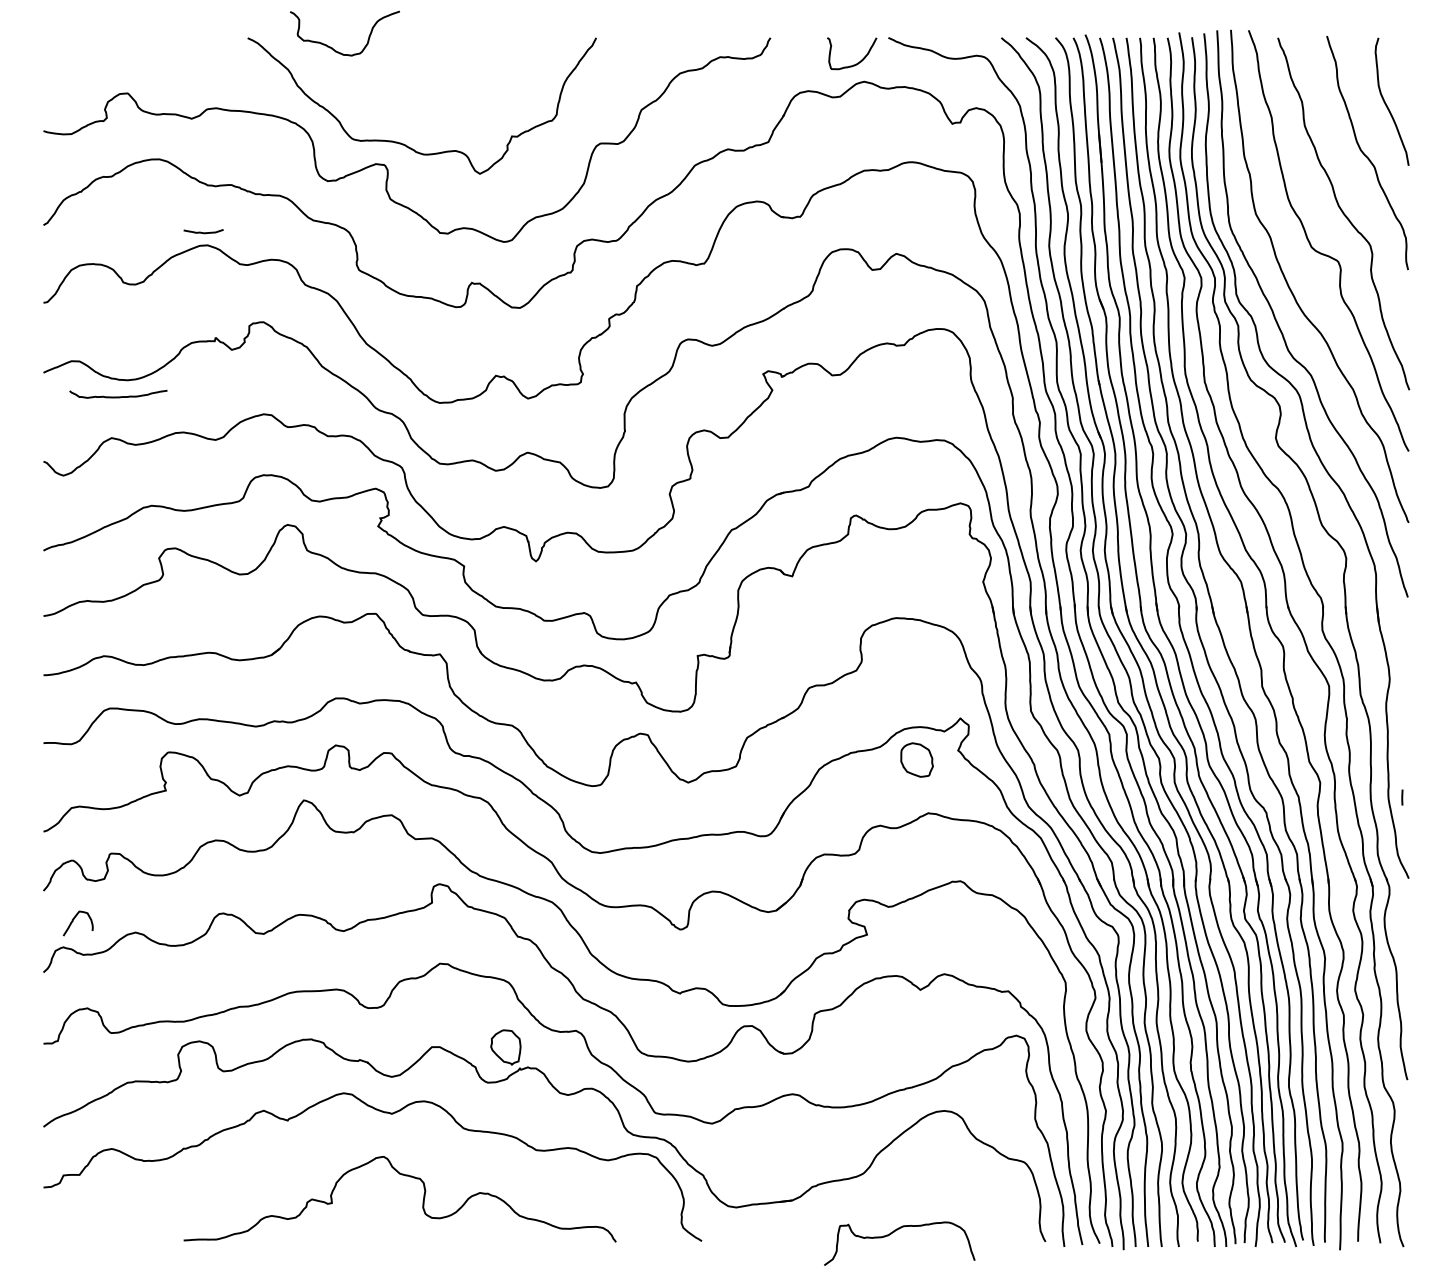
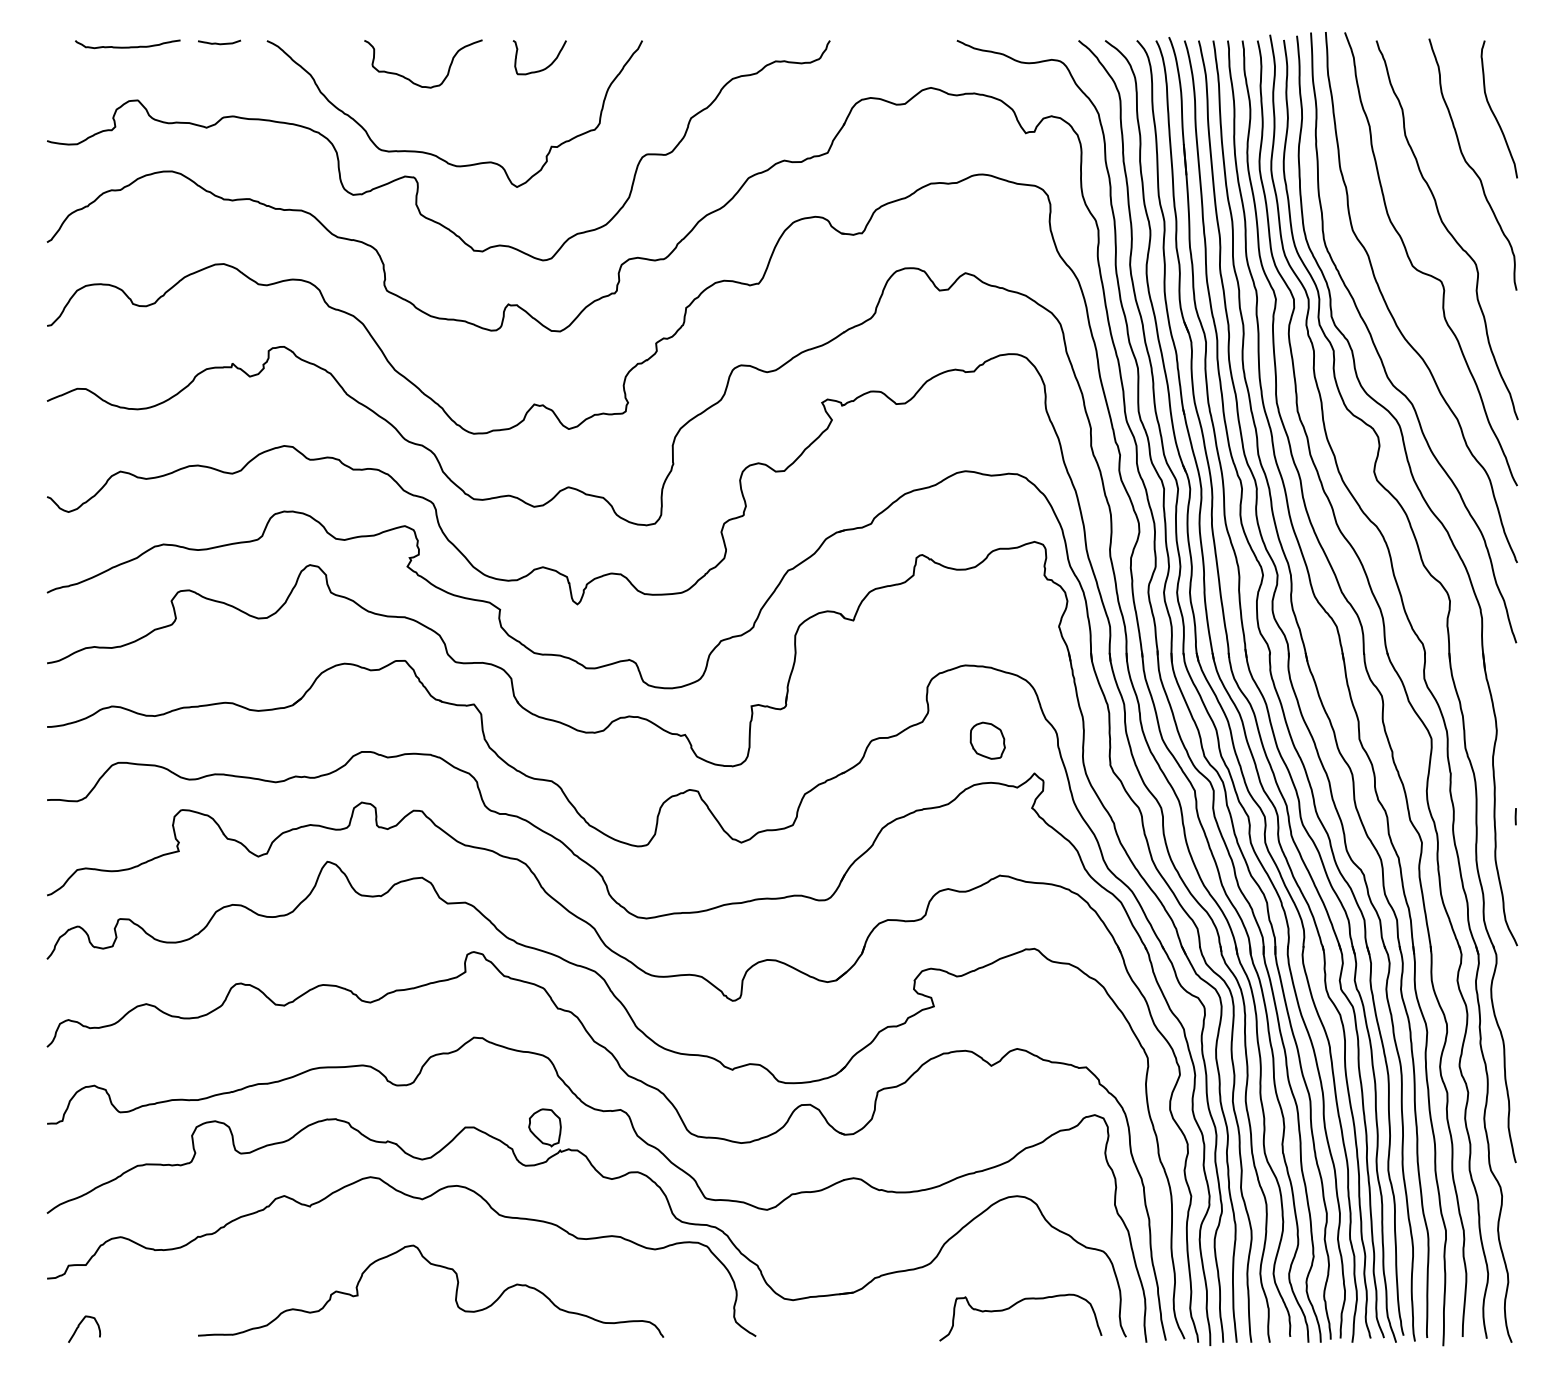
curve: (332, 47) -> (409, 78), moved
curve: (857, 62) -> (545, 67), moved
curve: (203, 232) -> (219, 43), moved
curve: (118, 396) -> (127, 46), moved
part: (916, 759) -> (987, 740), moved
line: (1402, 797) -> (1515, 816), moved
curve: (73, 921) -> (79, 1327), moved
curve: (891, 1234) -> (1011, 1307), moved

